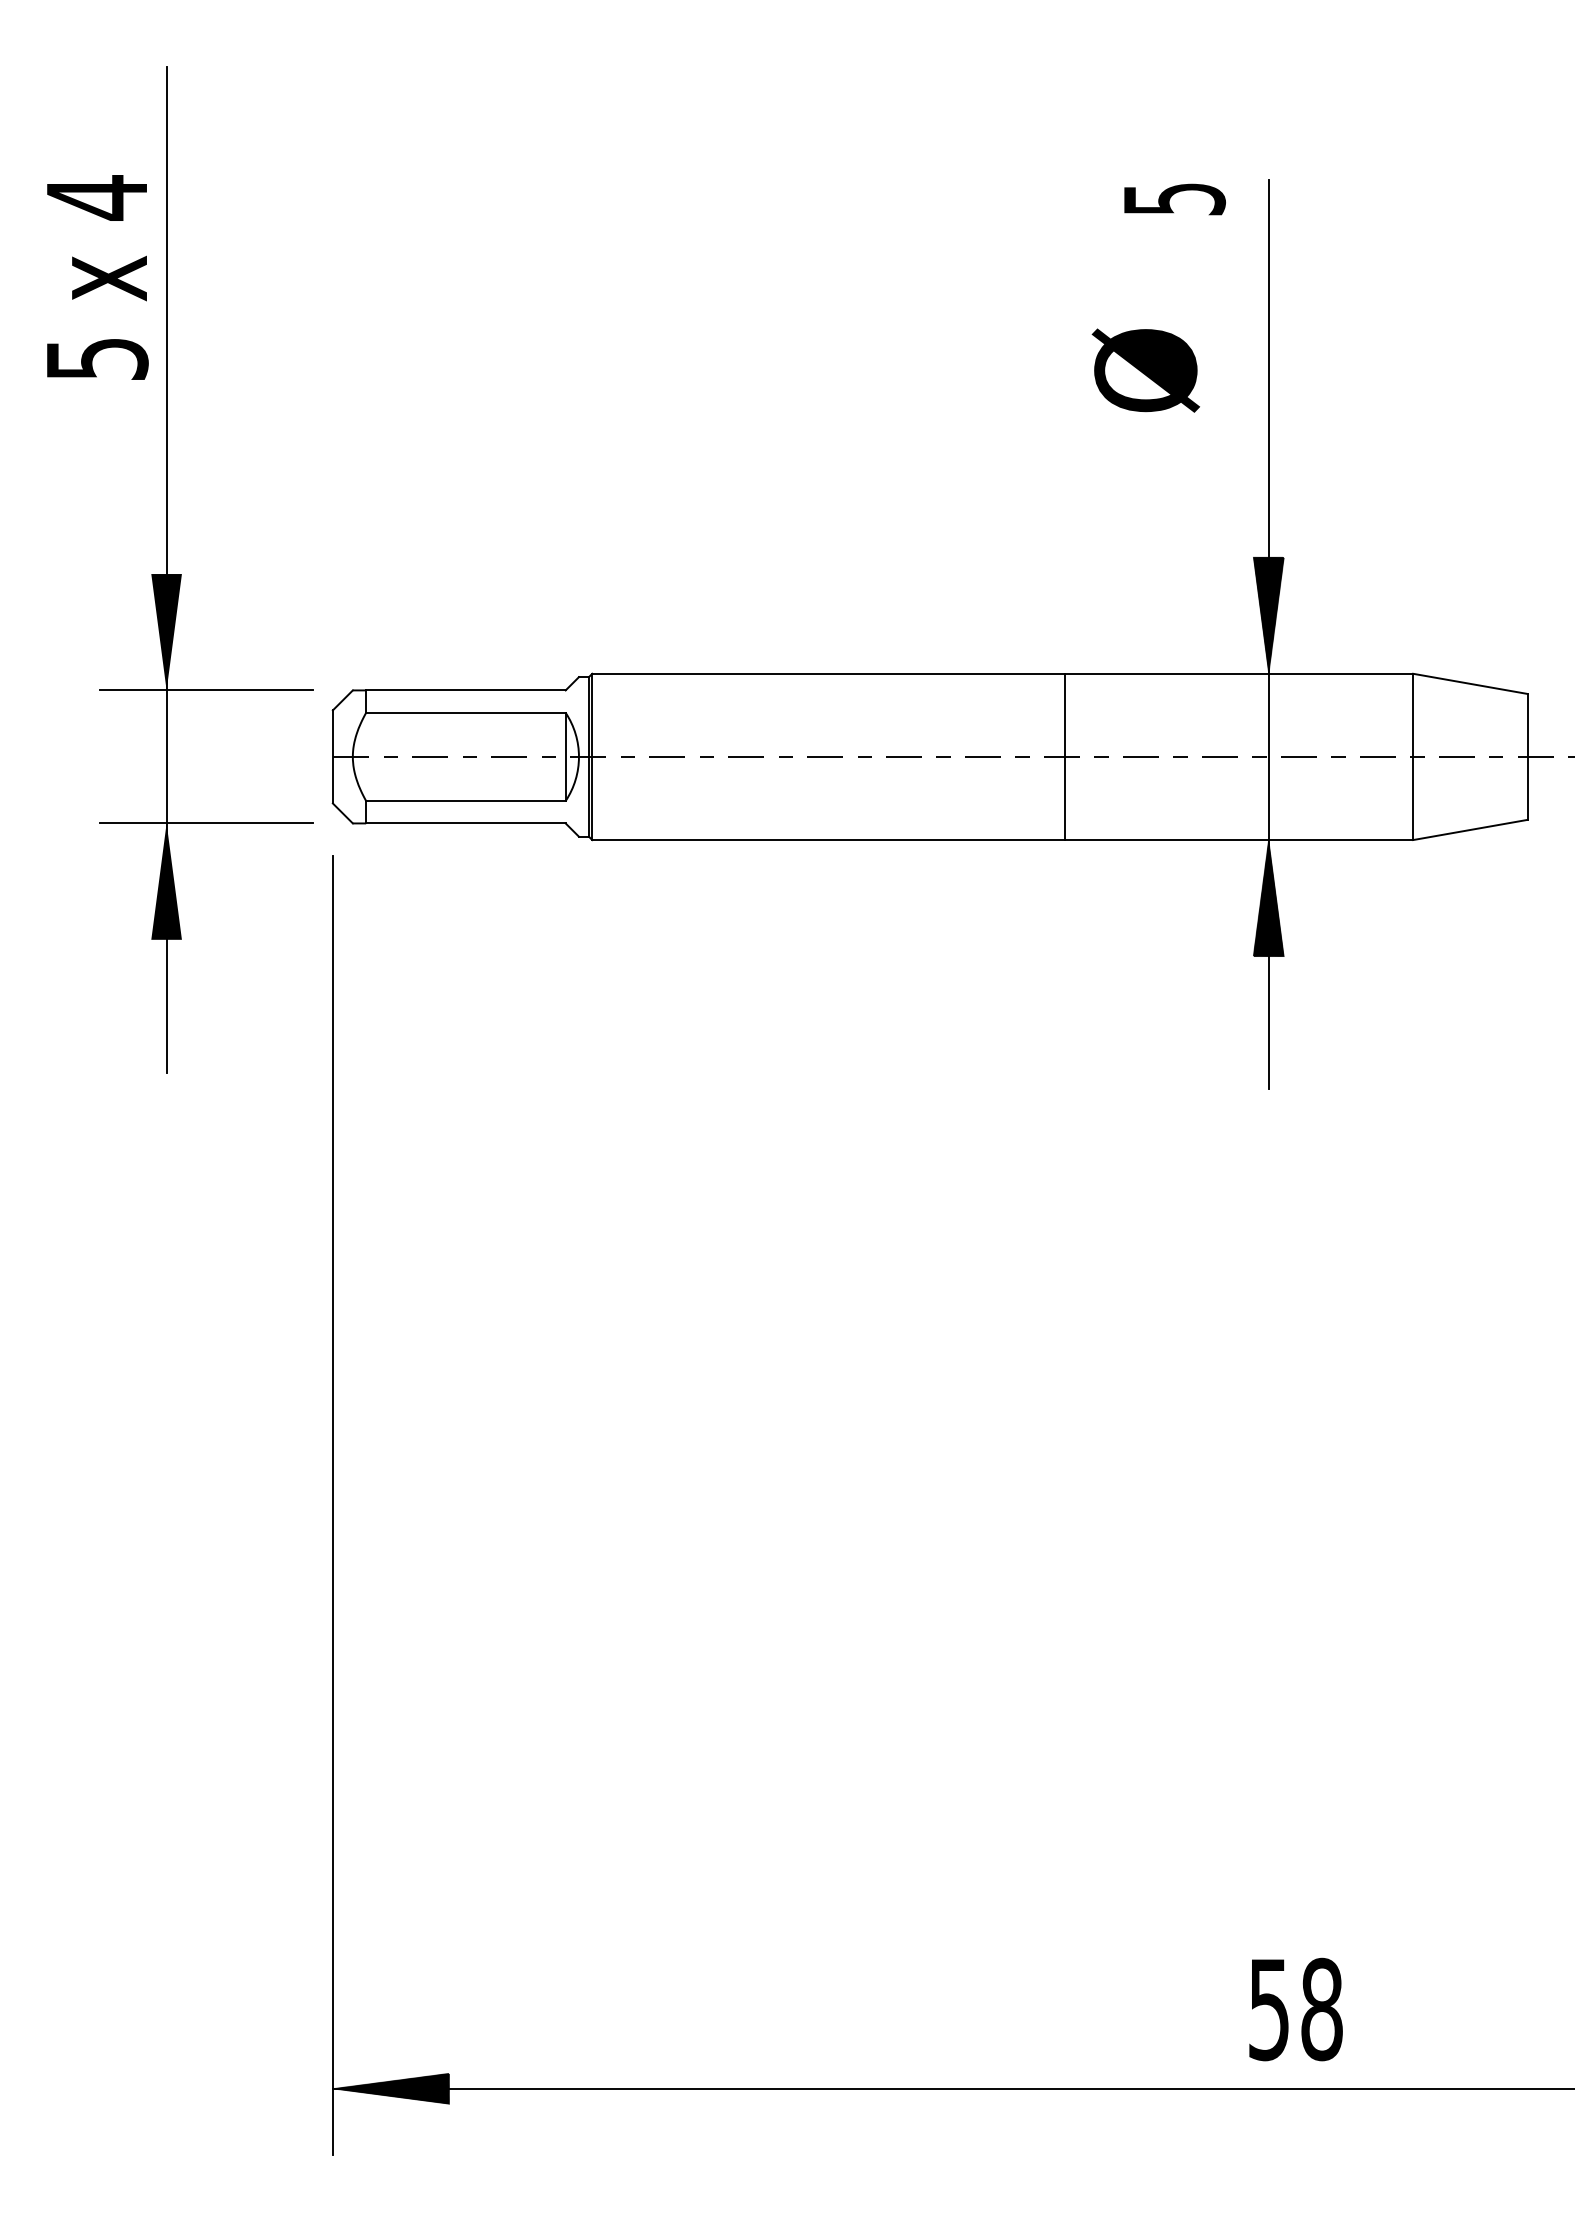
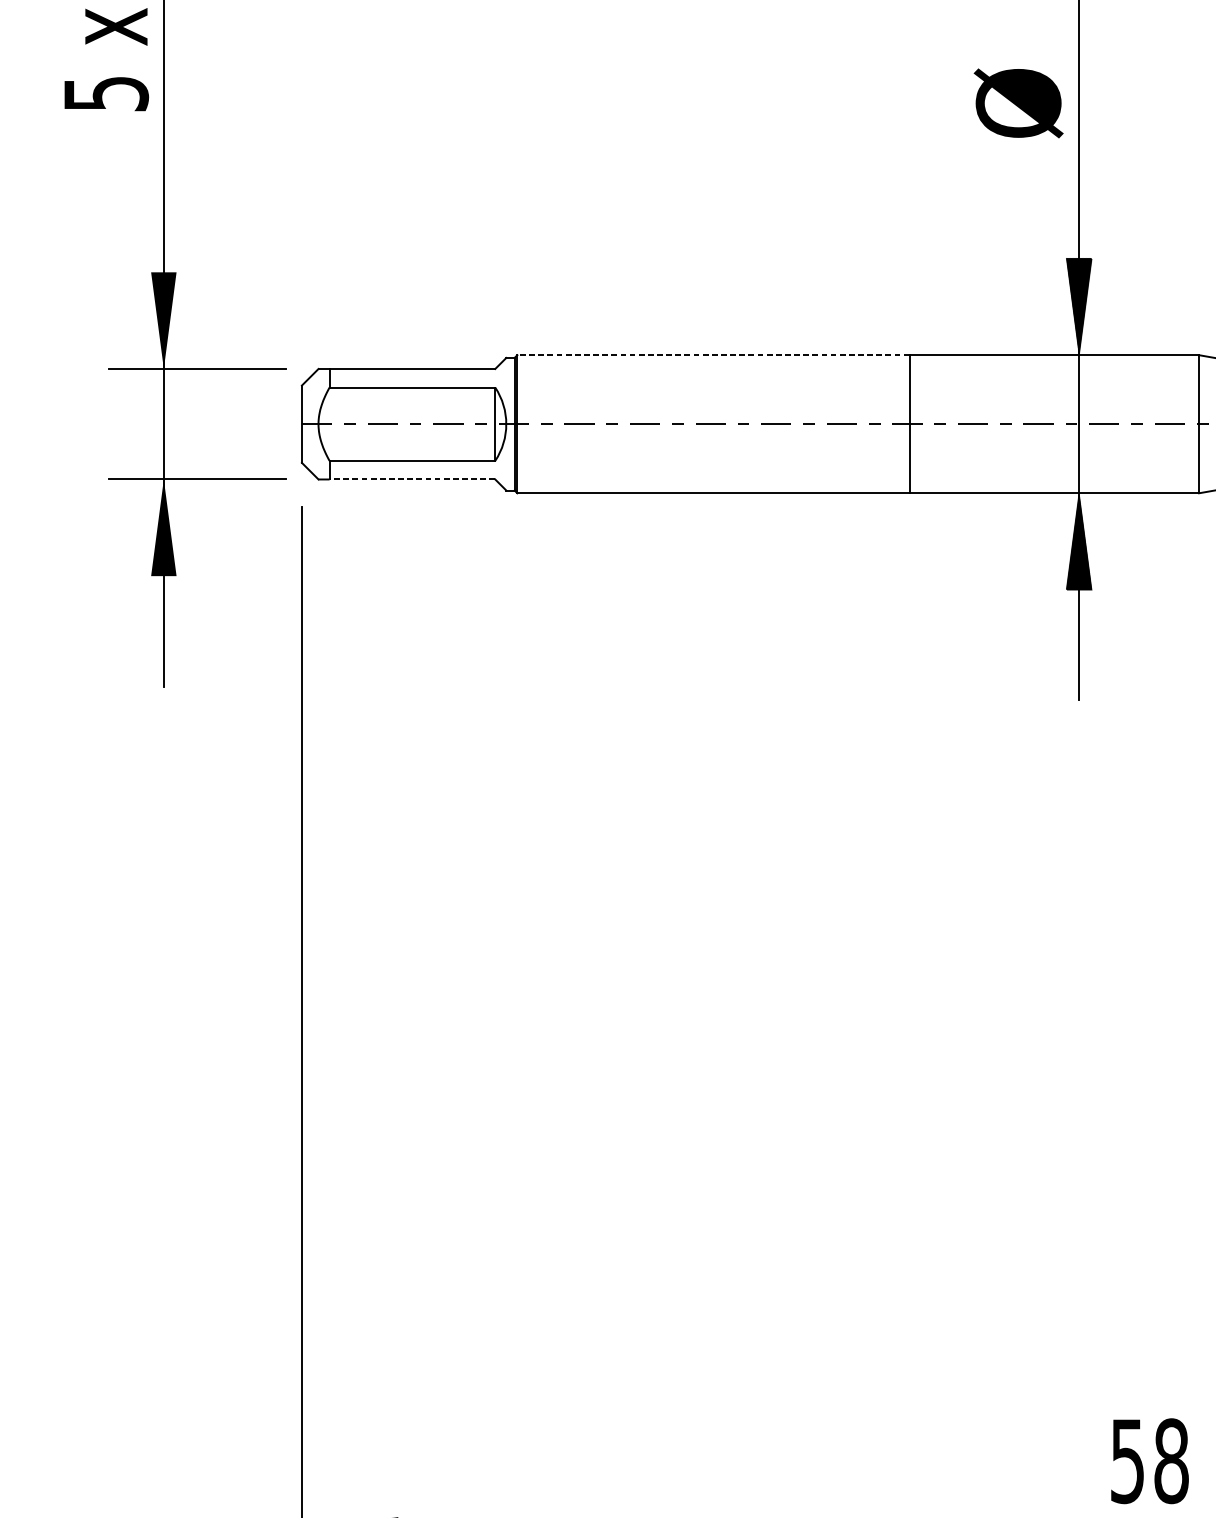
text: (1145, 370) -> (1018, 103), moved
line: (827, 673) -> (712, 354), solid -> dashed
line: (465, 823) -> (412, 479), solid -> dashed
text: (1295, 2009) -> (1149, 1461), moved

